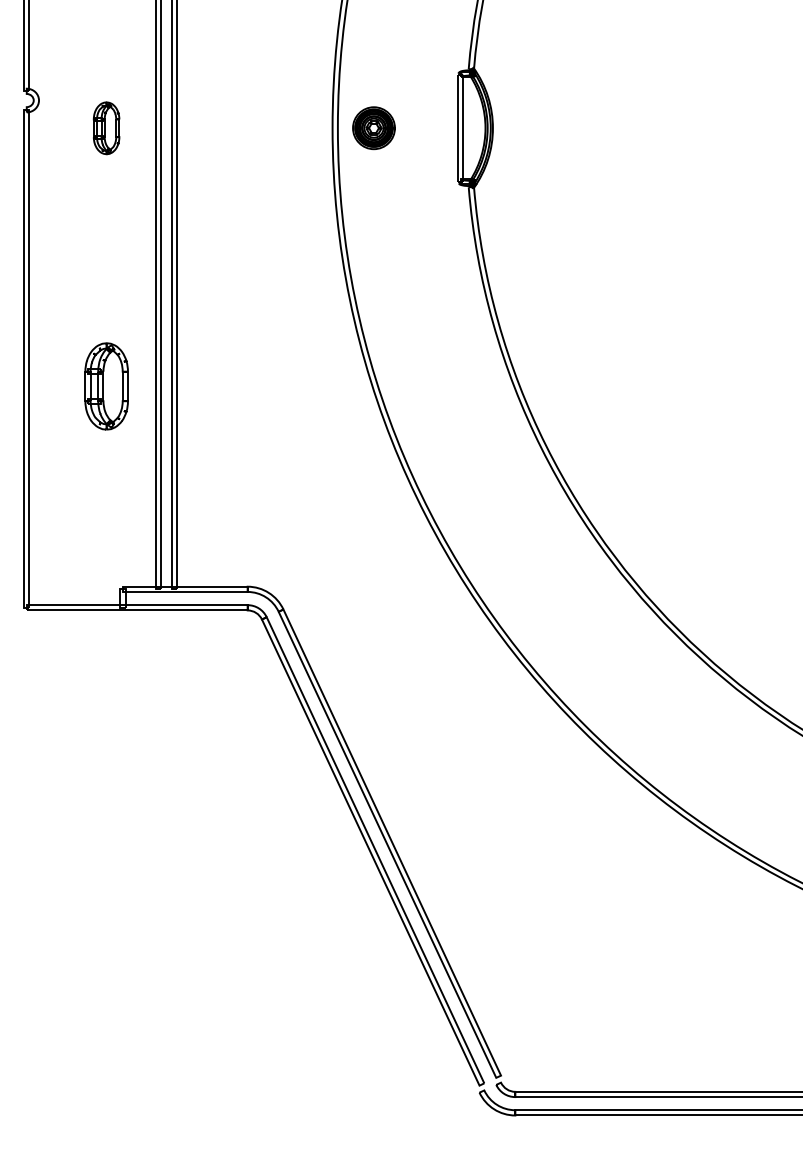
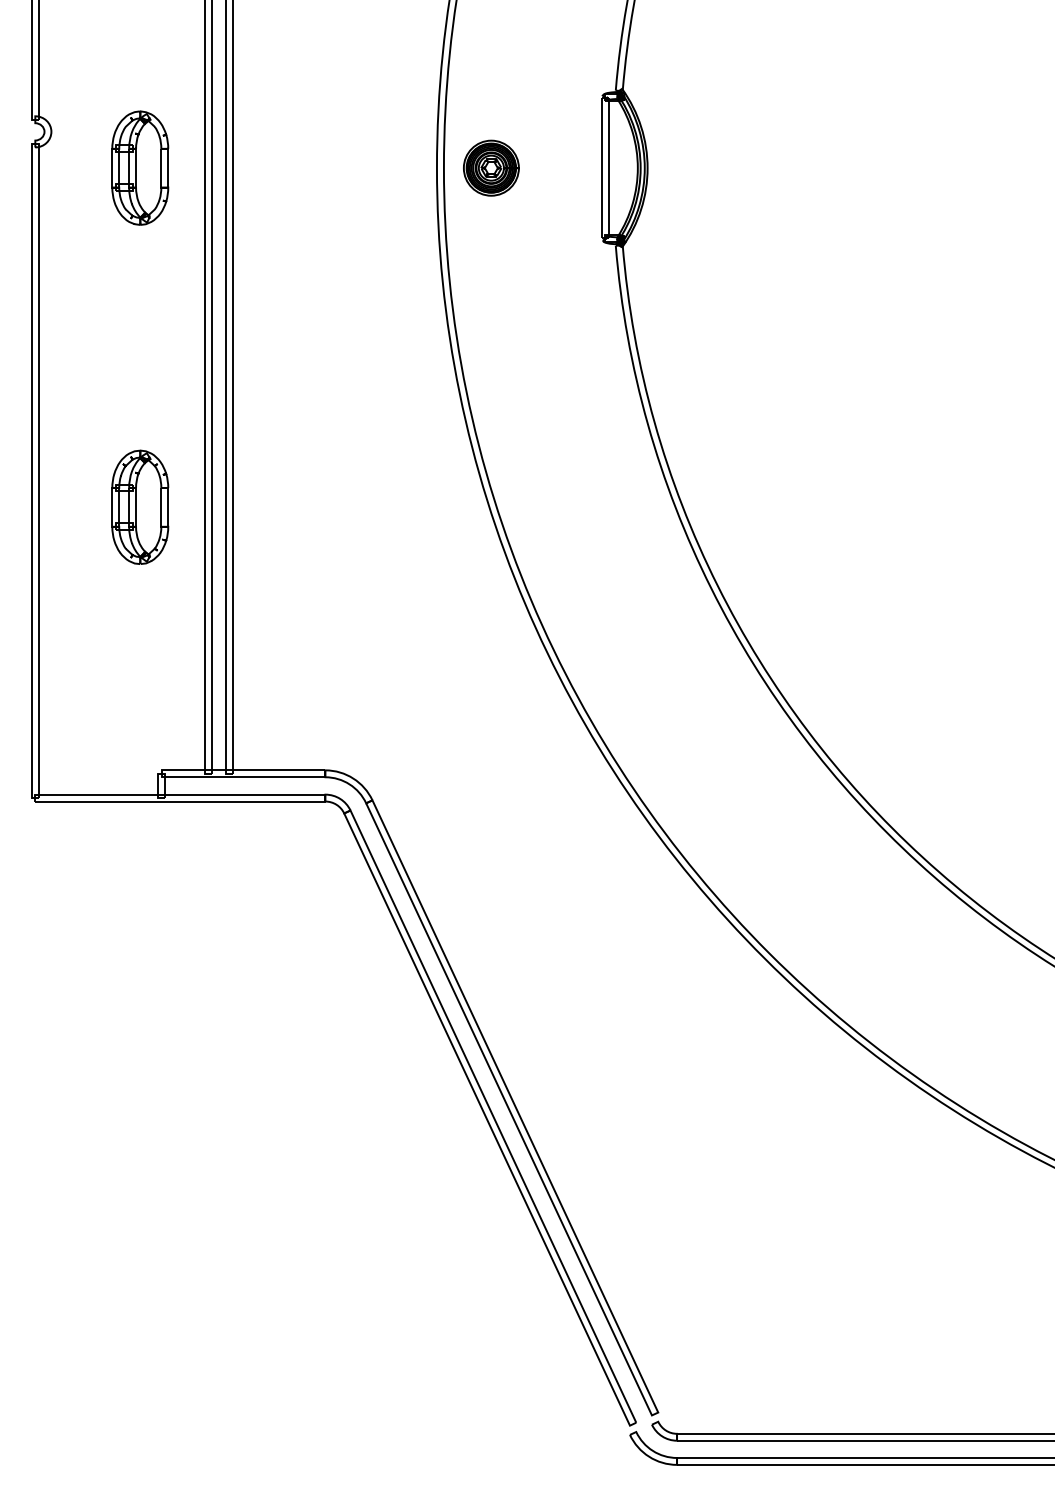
part: (106, 128) -> (140, 168), size x1.67

